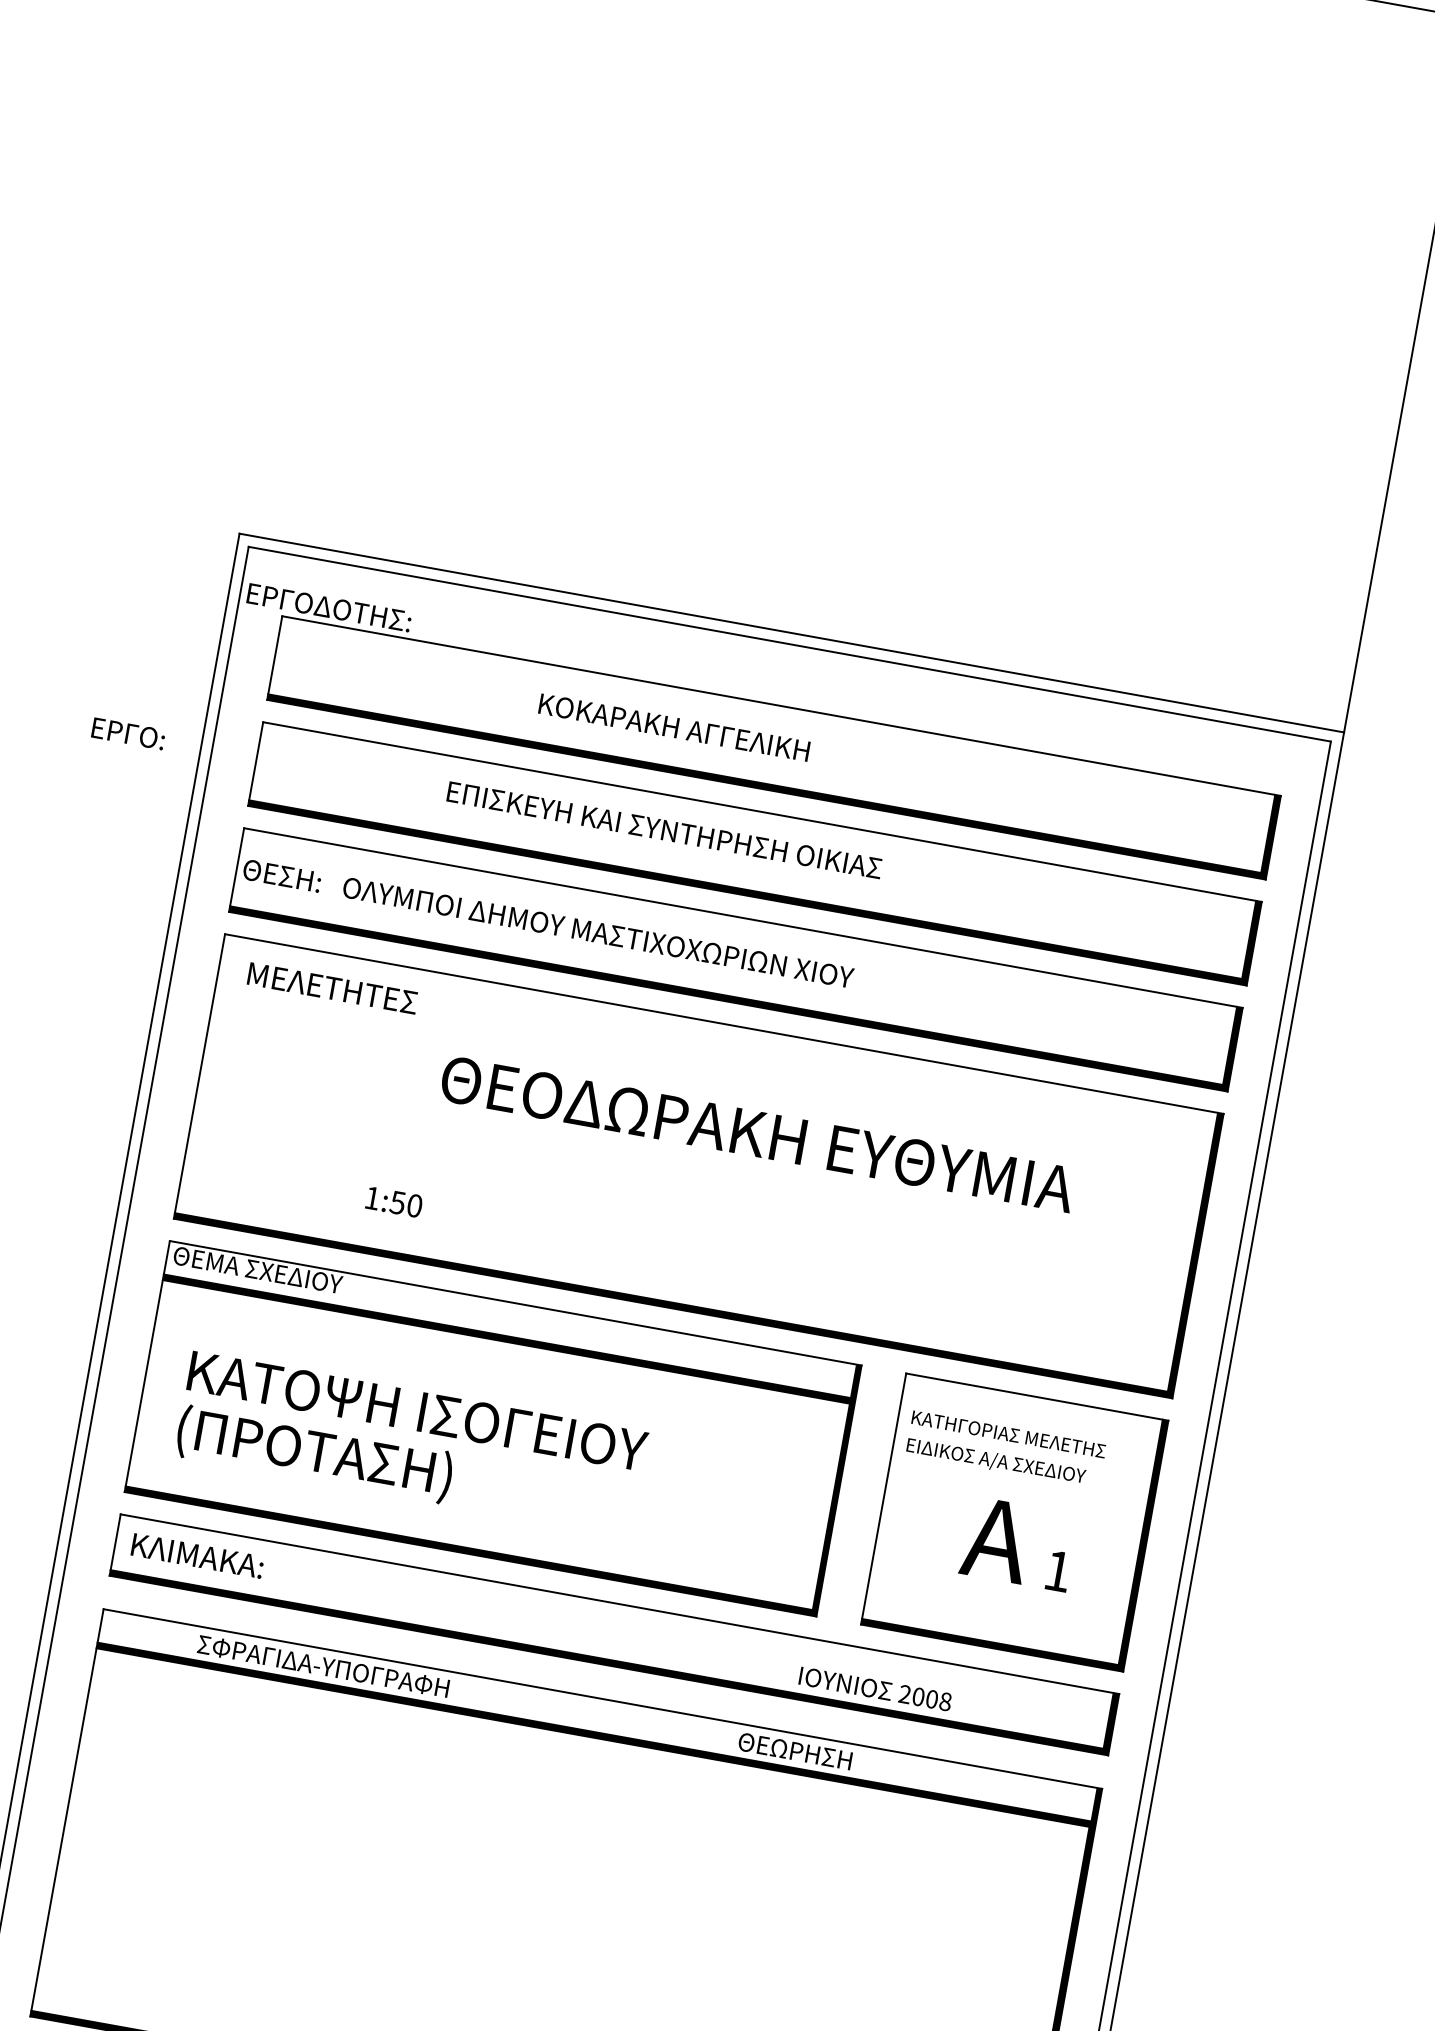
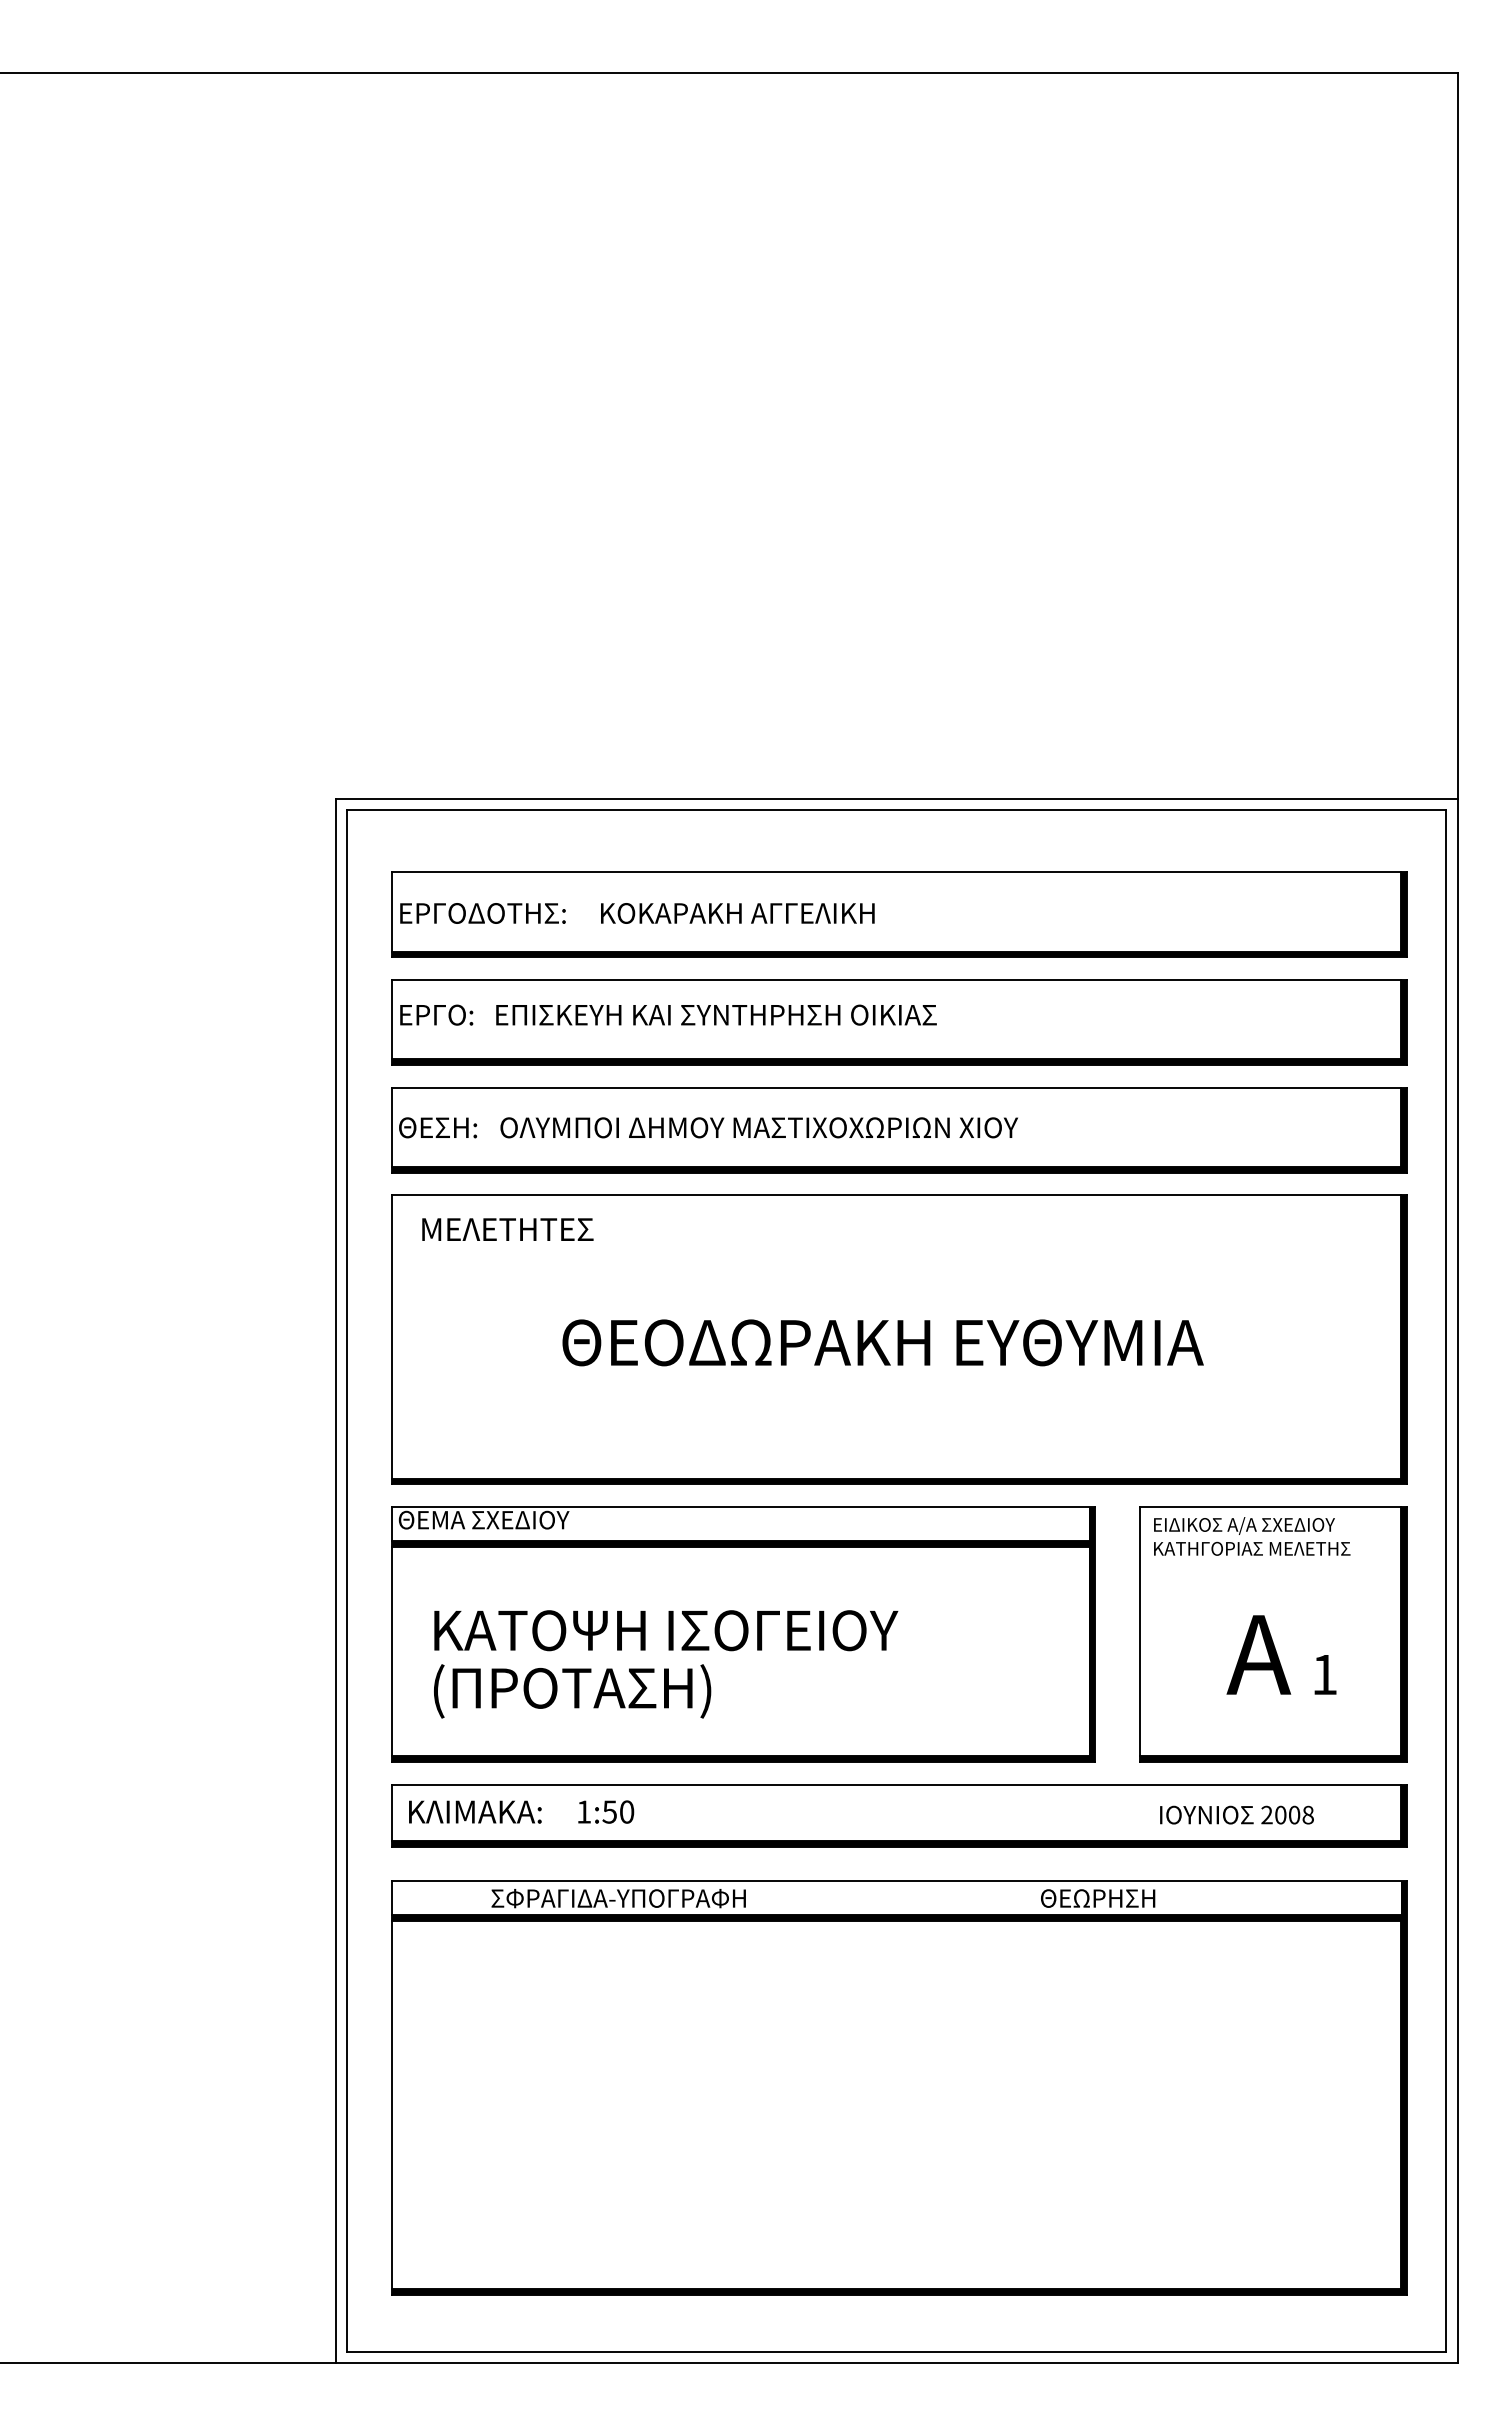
text: (328, 607) -> (482, 913), moved
text: (674, 727) -> (737, 913), moved
text: (128, 733) -> (436, 1014), moved
text: (664, 829) -> (716, 1014), moved
text: (757, 1133) -> (882, 1342), moved
text: (394, 1201) -> (606, 1811), moved
text: (996, 1461) -> (1244, 1525), moved
text: (875, 1688) -> (1236, 1814), moved

